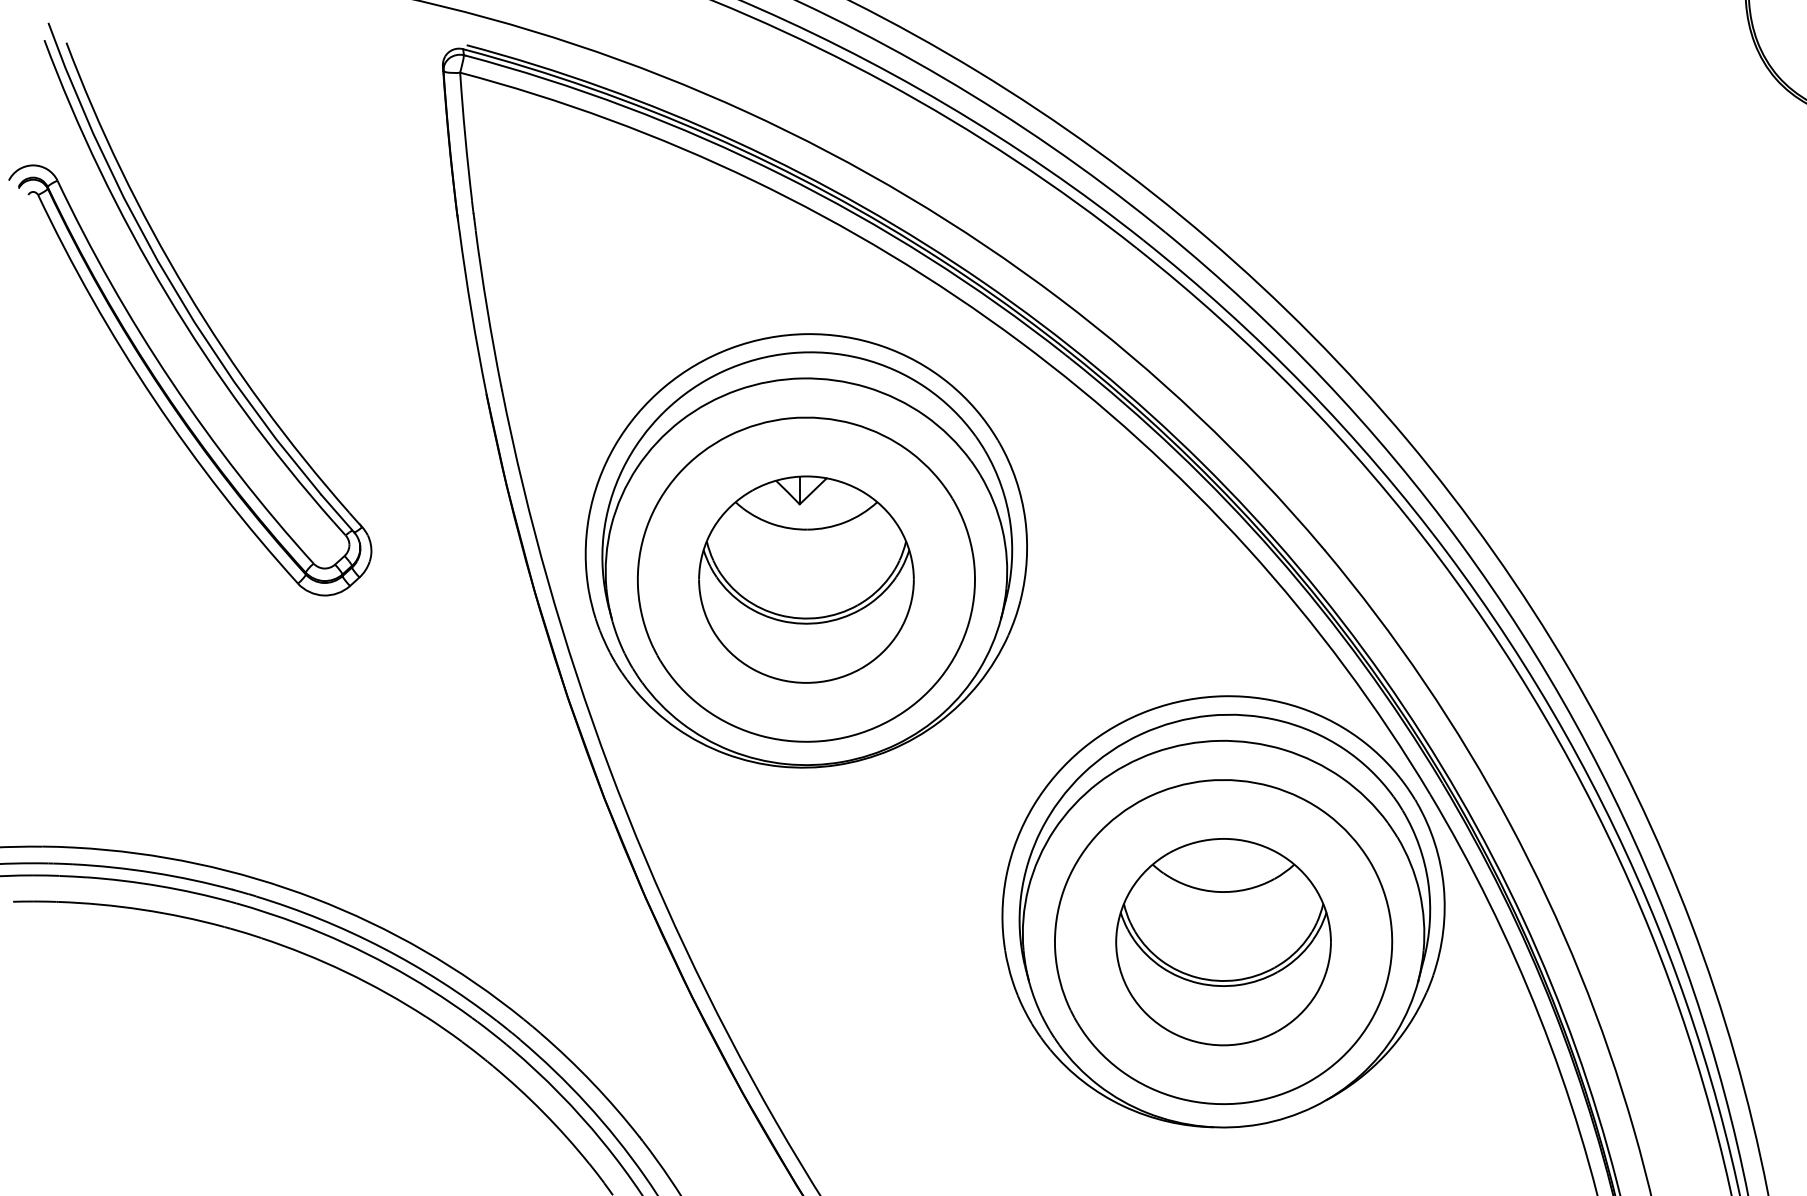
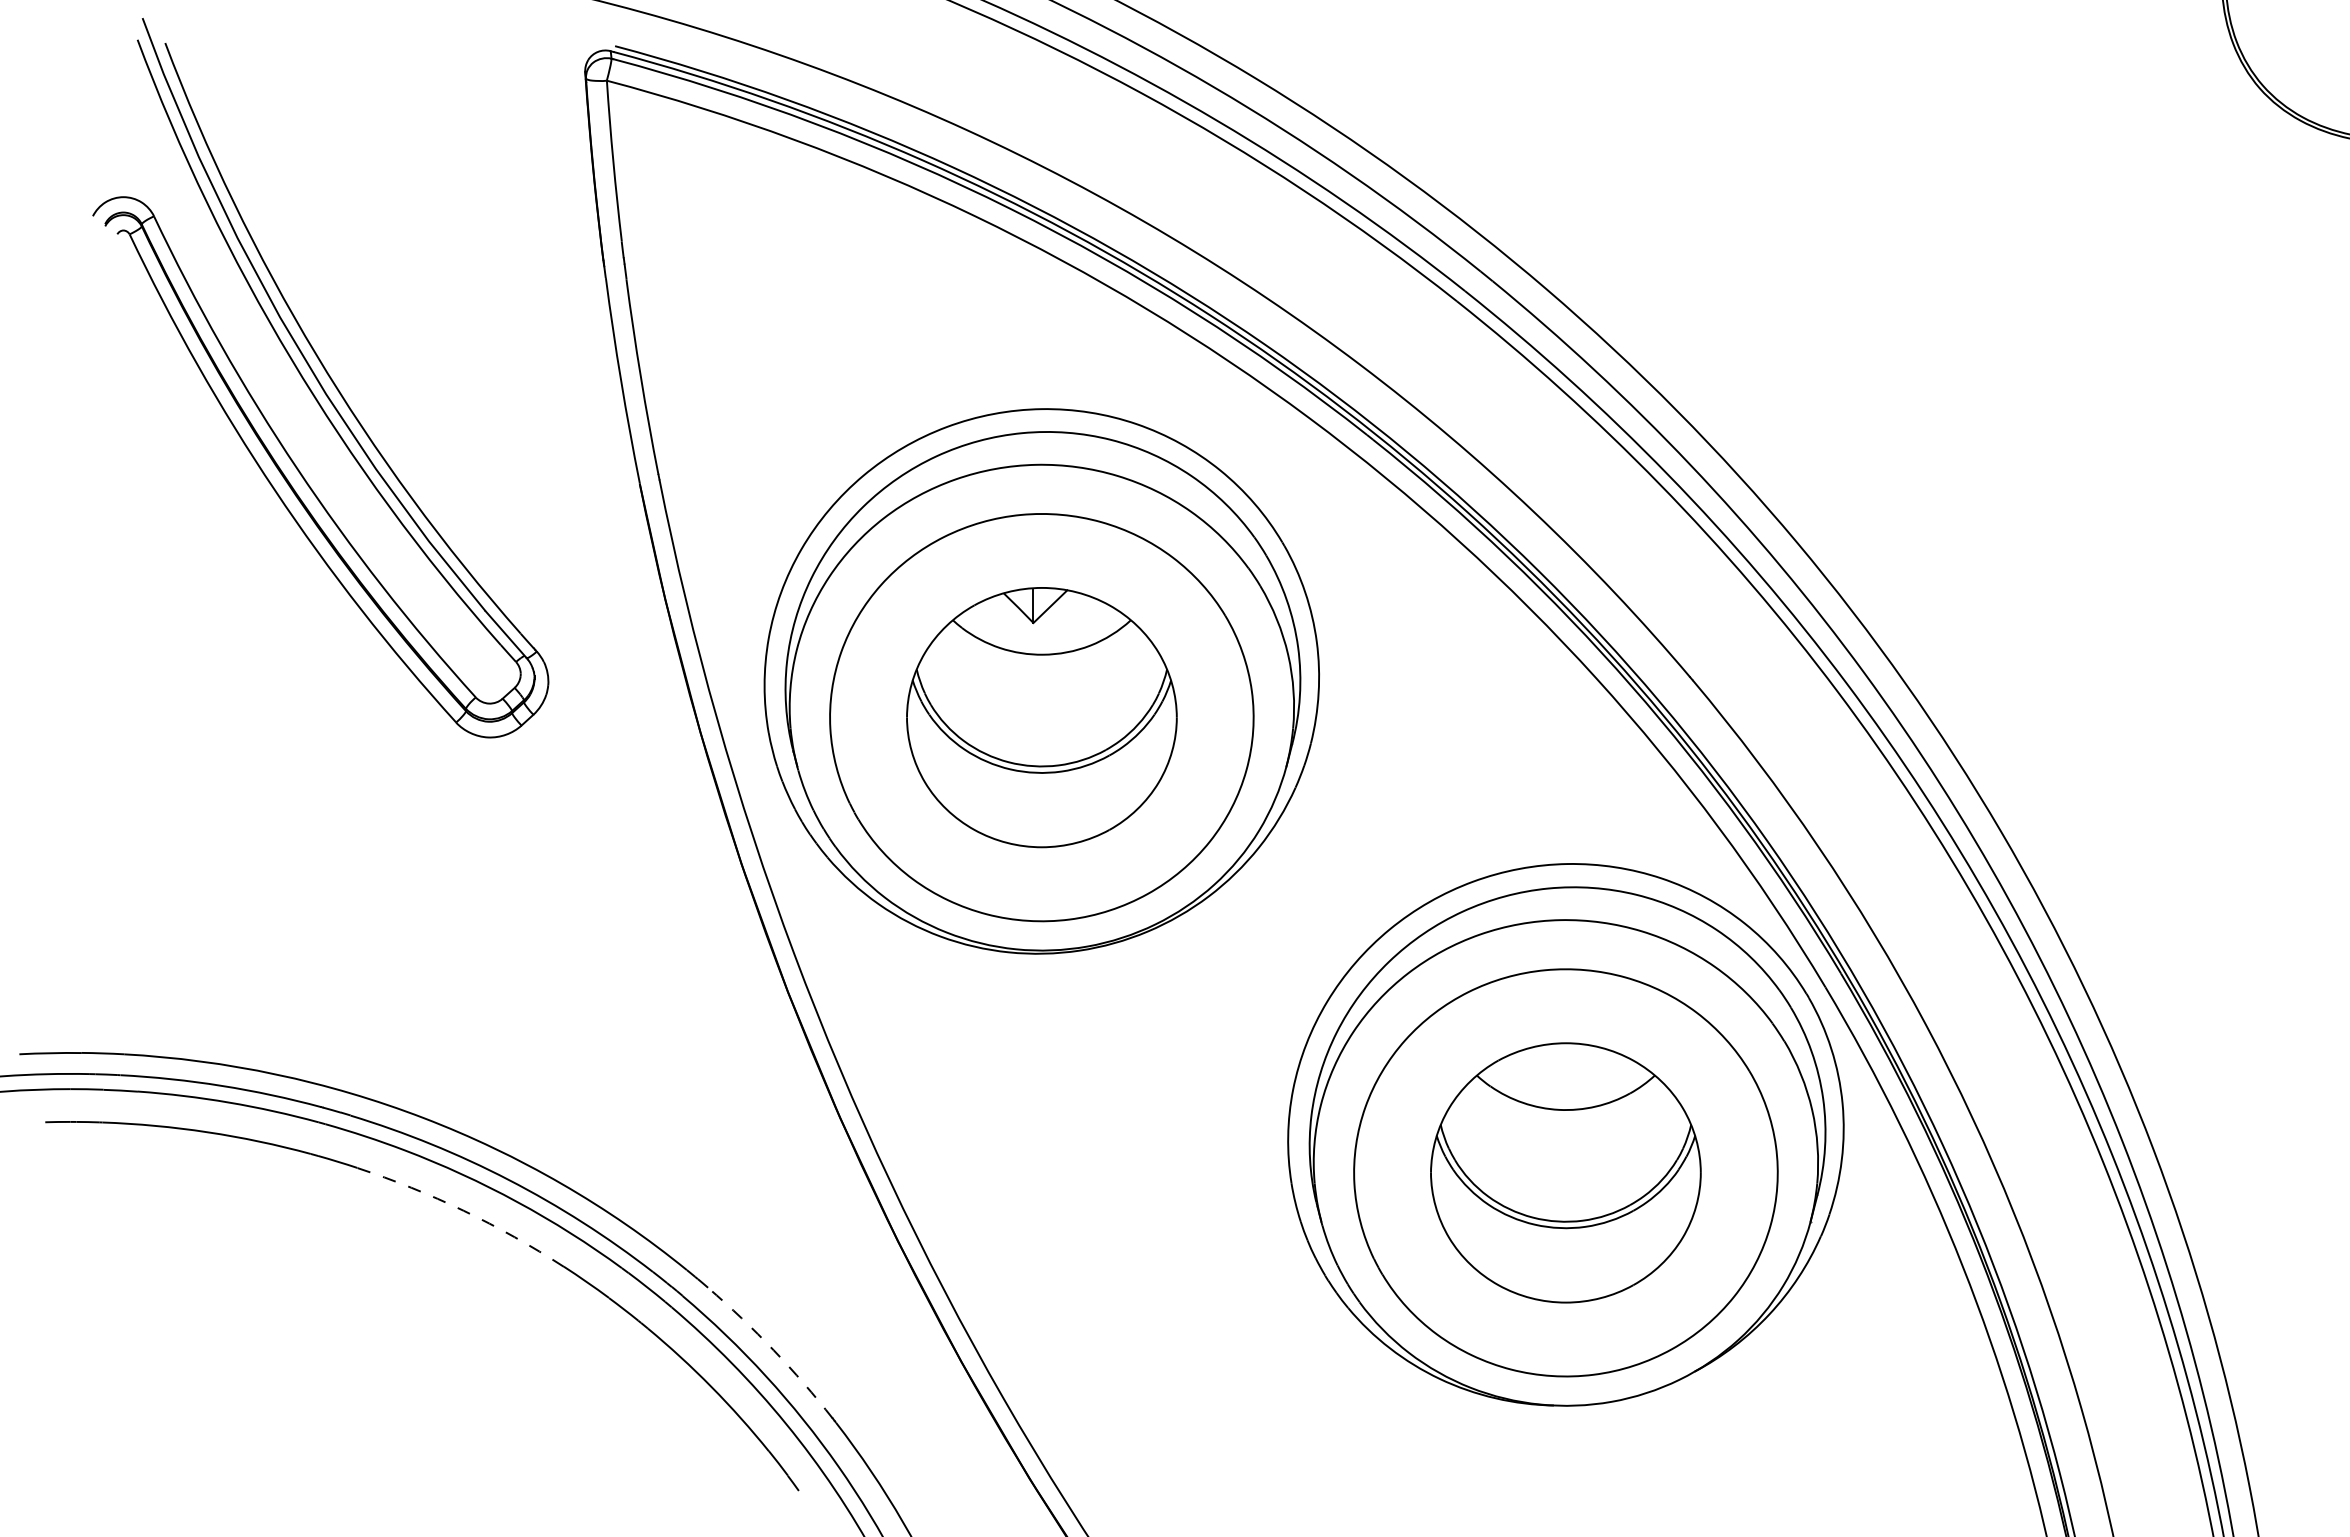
part: (190, 309) -> (320, 378), moved
arc: (346, 972) -> (463, 1210), solid -> dashed
arc: (592, 1083) -> (773, 1350), solid -> dashed

